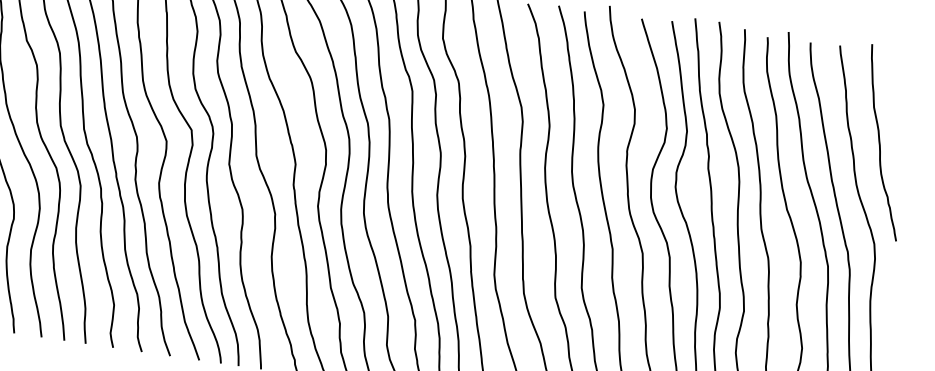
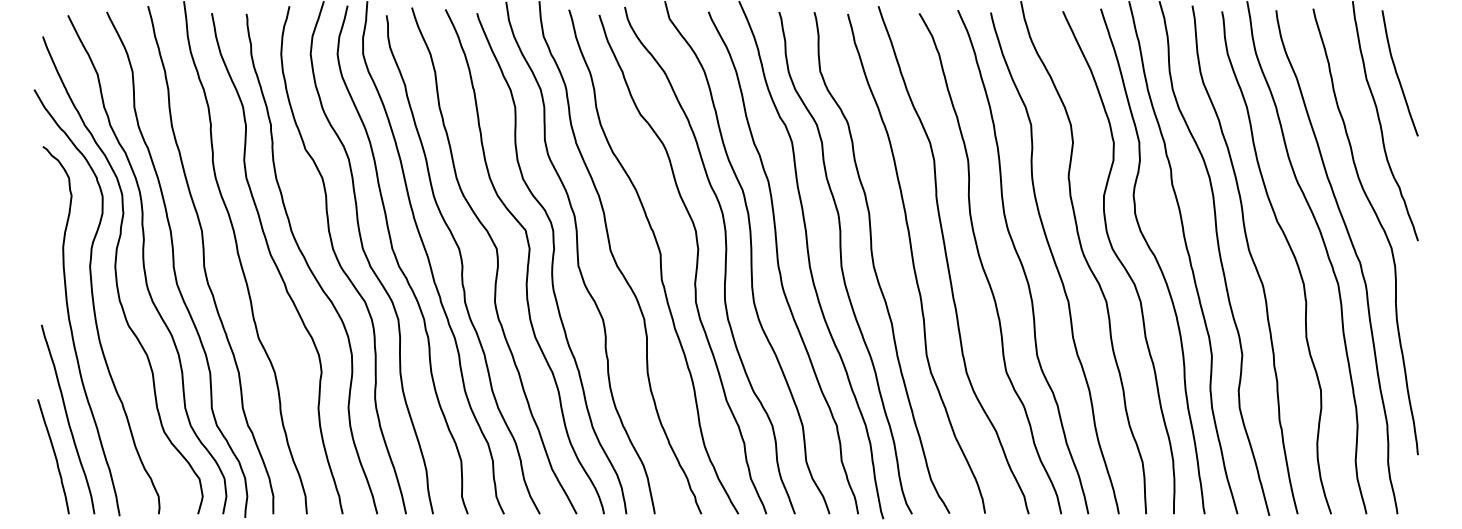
curve: (899, 106) -> (1397, 73), added

